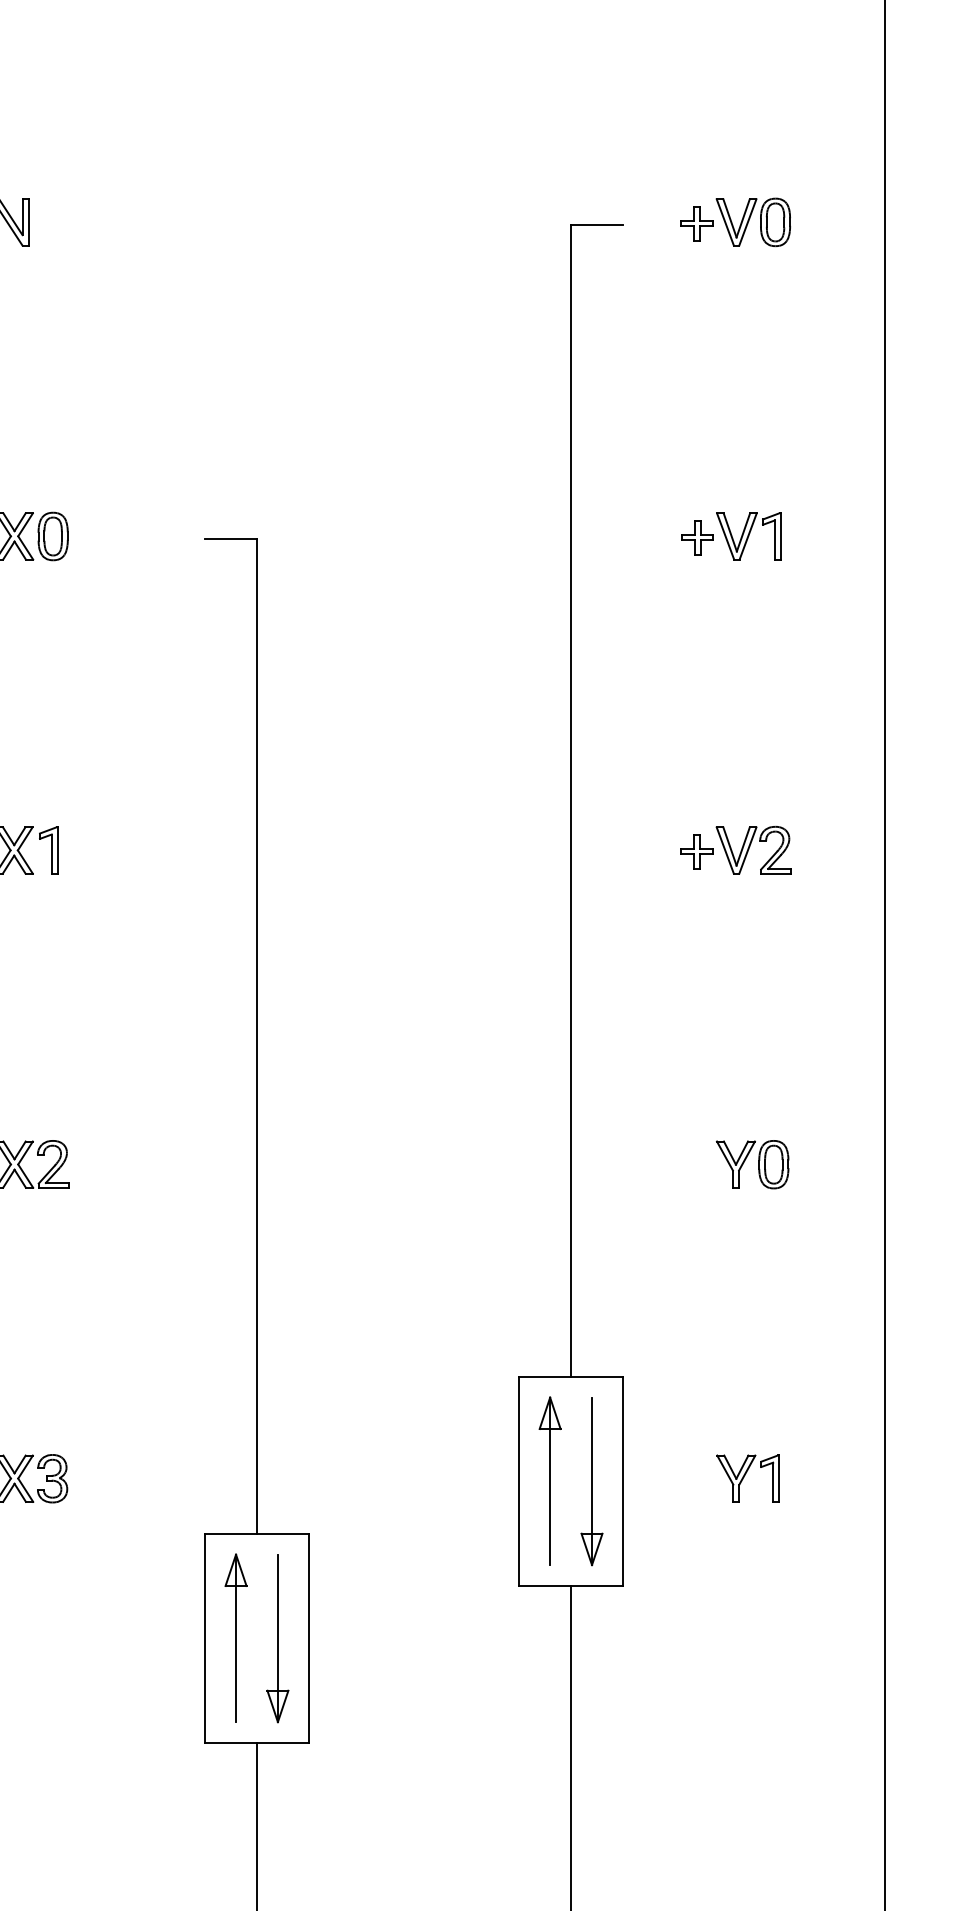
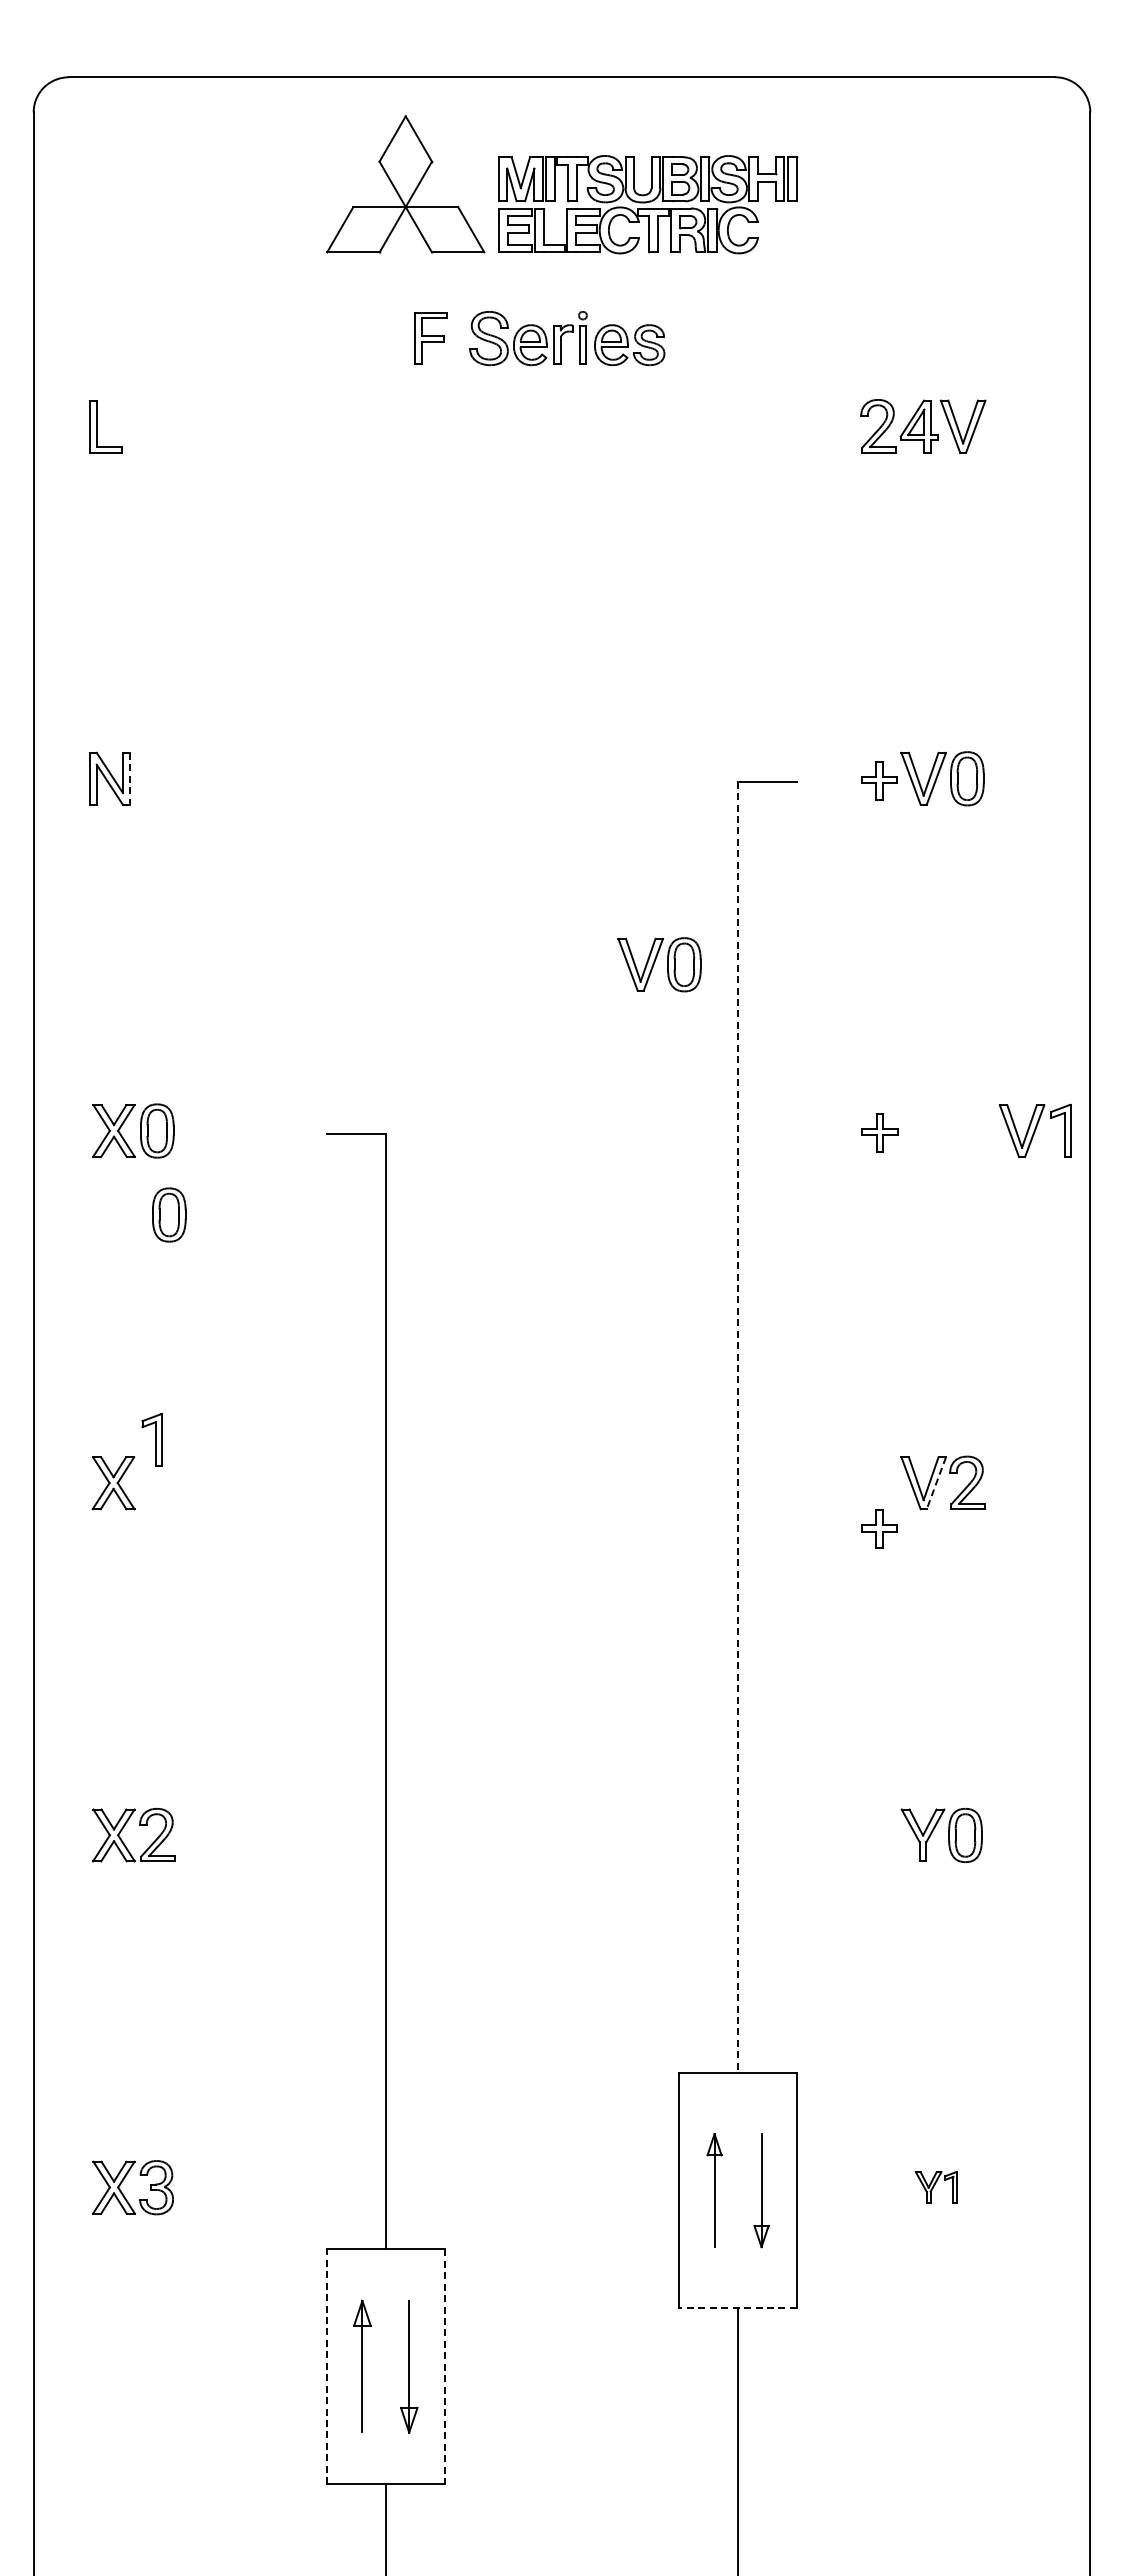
line: (28, 222) -> (129, 778), solid -> dashed
part: (500, 388) -> (659, 964), added
part: (747, 536) -> (1034, 1130), moved
part: (64, 610) -> (169, 1214), added
line: (571, 800) -> (738, 1427), solid -> dashed
part: (48, 849) -> (151, 1439), moved
line: (747, 850) -> (936, 1483), solid -> dashed
part: (697, 851) -> (879, 1528), moved
part: (747, 1478) -> (936, 2187), size x0.6
part: (550, 1481) -> (714, 2190), size x0.6
part: (591, 1481) -> (761, 2190), size x0.6
line: (571, 1586) -> (738, 2308), solid -> dashed
line: (204, 1638) -> (327, 2366), solid -> dashed
part: (236, 1638) -> (362, 2366), size x0.7
part: (277, 1638) -> (408, 2366), size x0.7
line: (309, 1639) -> (444, 2367), solid -> dashed

